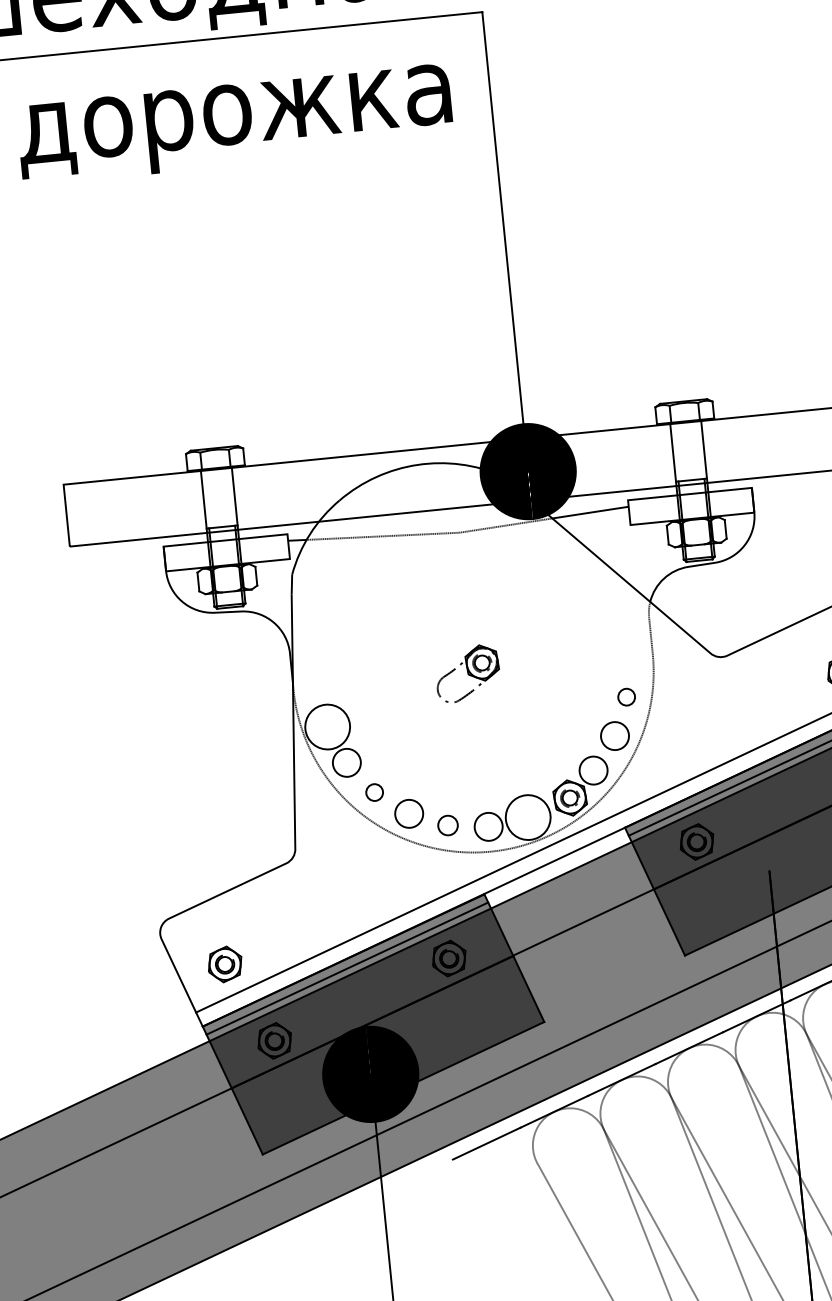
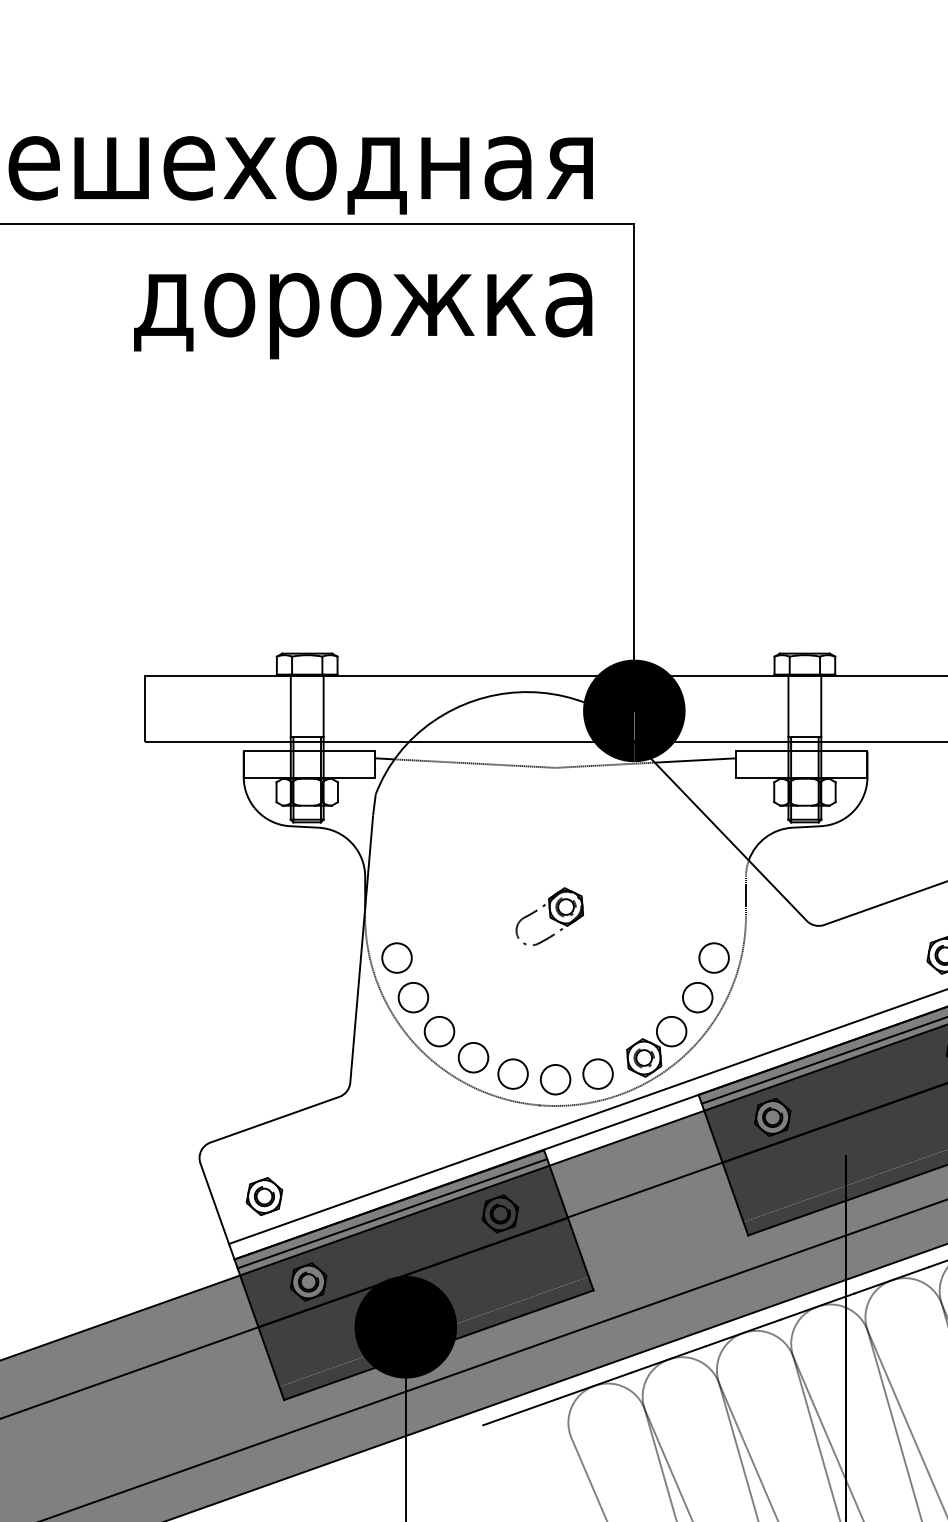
circle: (626, 696) -> (713, 957), size x1.67
circle: (327, 726) -> (396, 957), size x0.62
circle: (374, 792) -> (439, 1031), size x1.67
circle: (527, 817) -> (597, 1073), size x0.62
circle: (447, 825) -> (512, 1073), size x1.43

